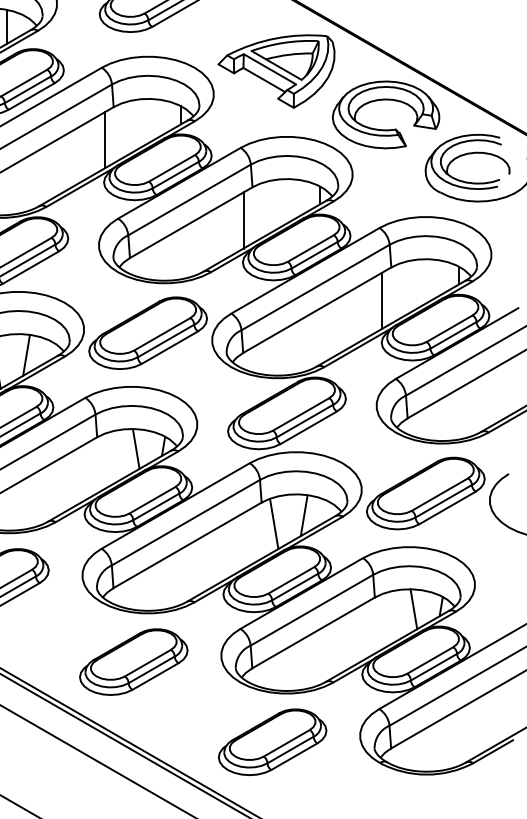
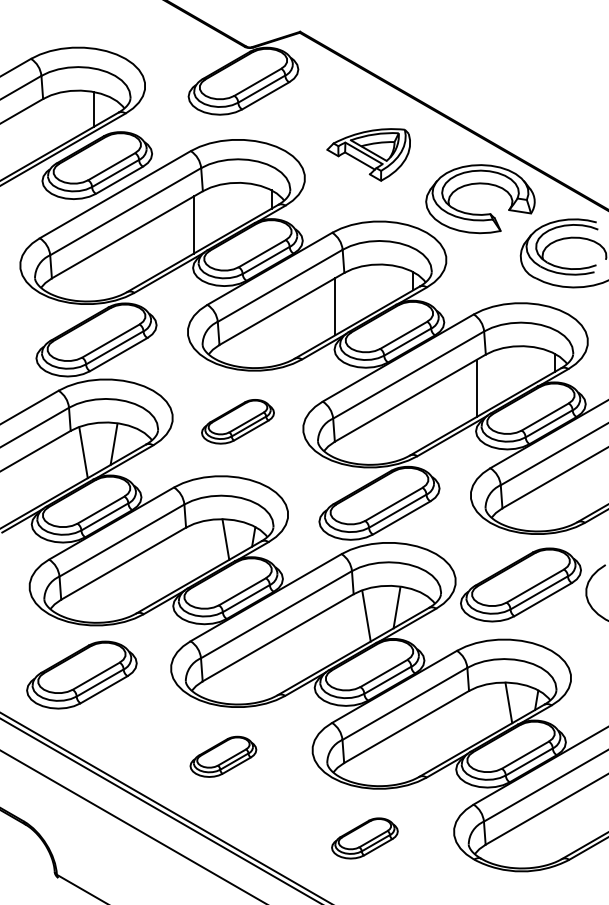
part: (276, 71) -> (368, 154), size x0.7
part: (147, 333) -> (237, 421), size x0.6
part: (133, 661) -> (223, 756), size x0.6
part: (272, 742) -> (364, 838), size x0.6

